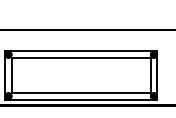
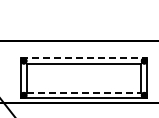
line: (81, 51) -> (84, 58), solid -> dashed
line: (81, 92) -> (84, 92), solid -> dashed

